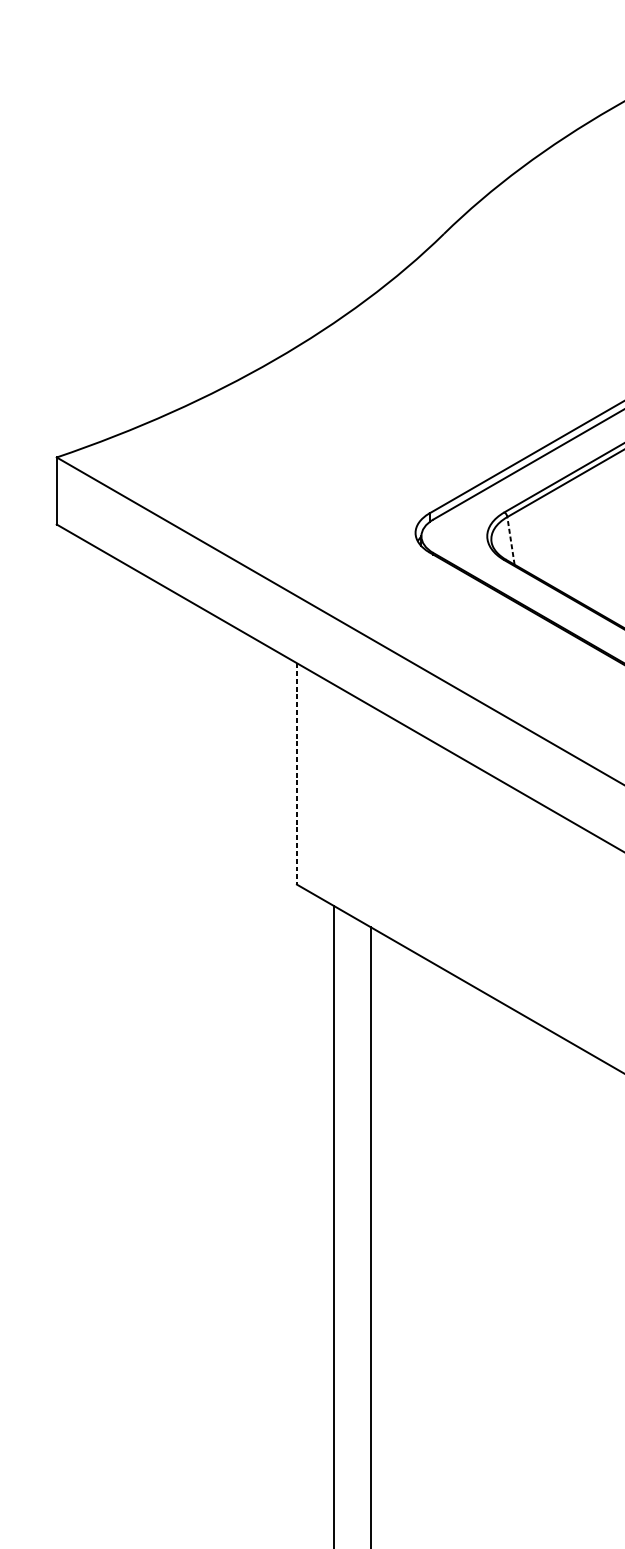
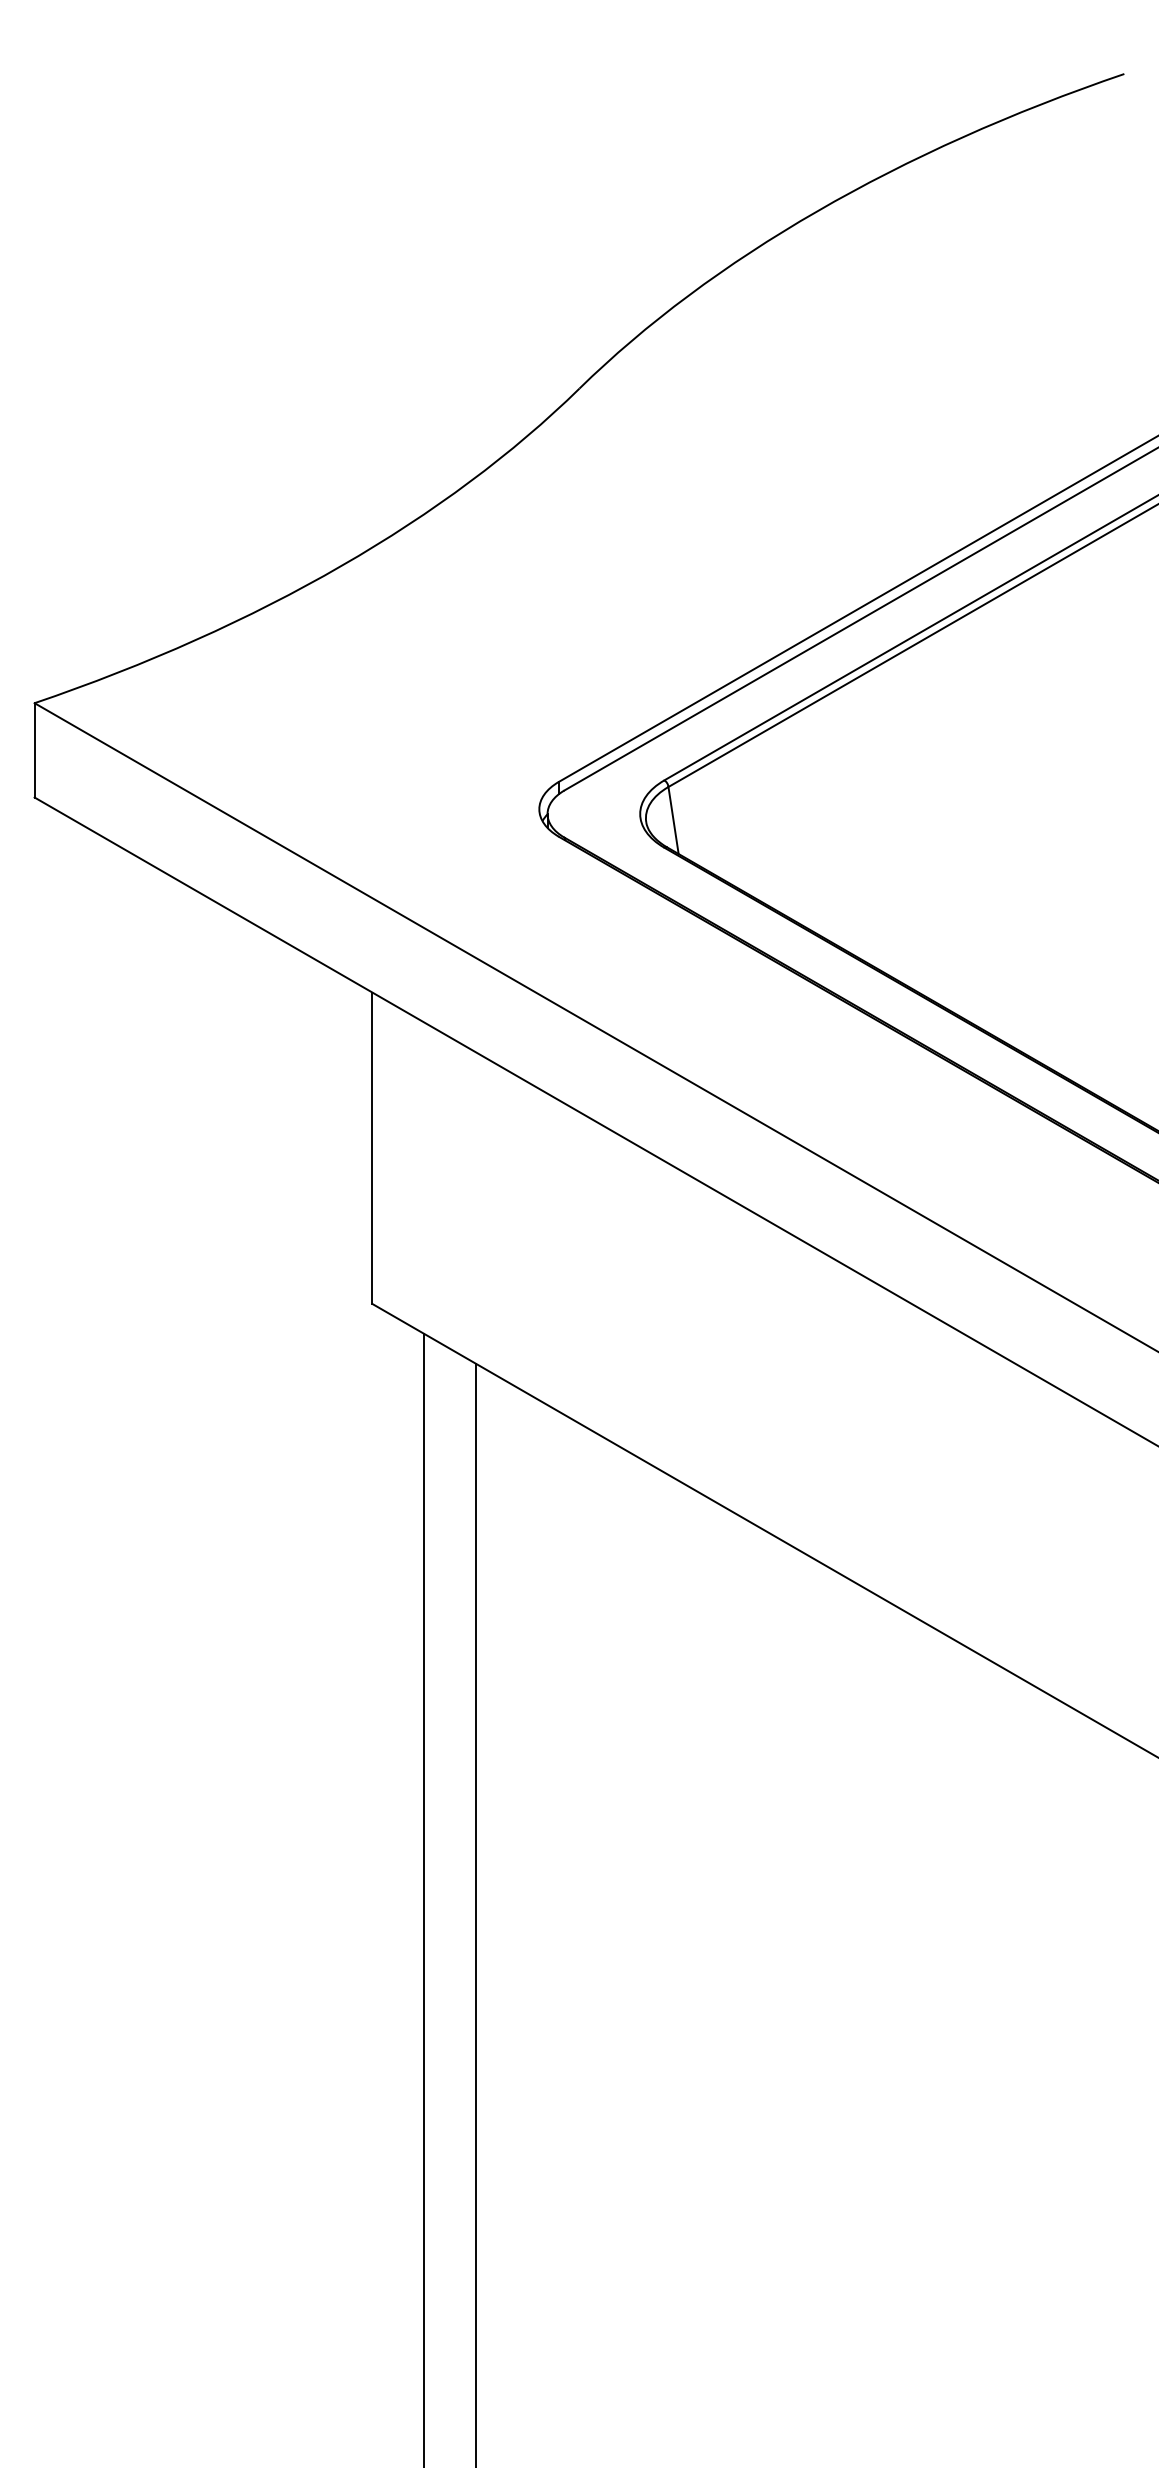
line: (510, 540) -> (673, 820), dashed -> solid
line: (296, 774) -> (372, 1148), dashed -> solid

